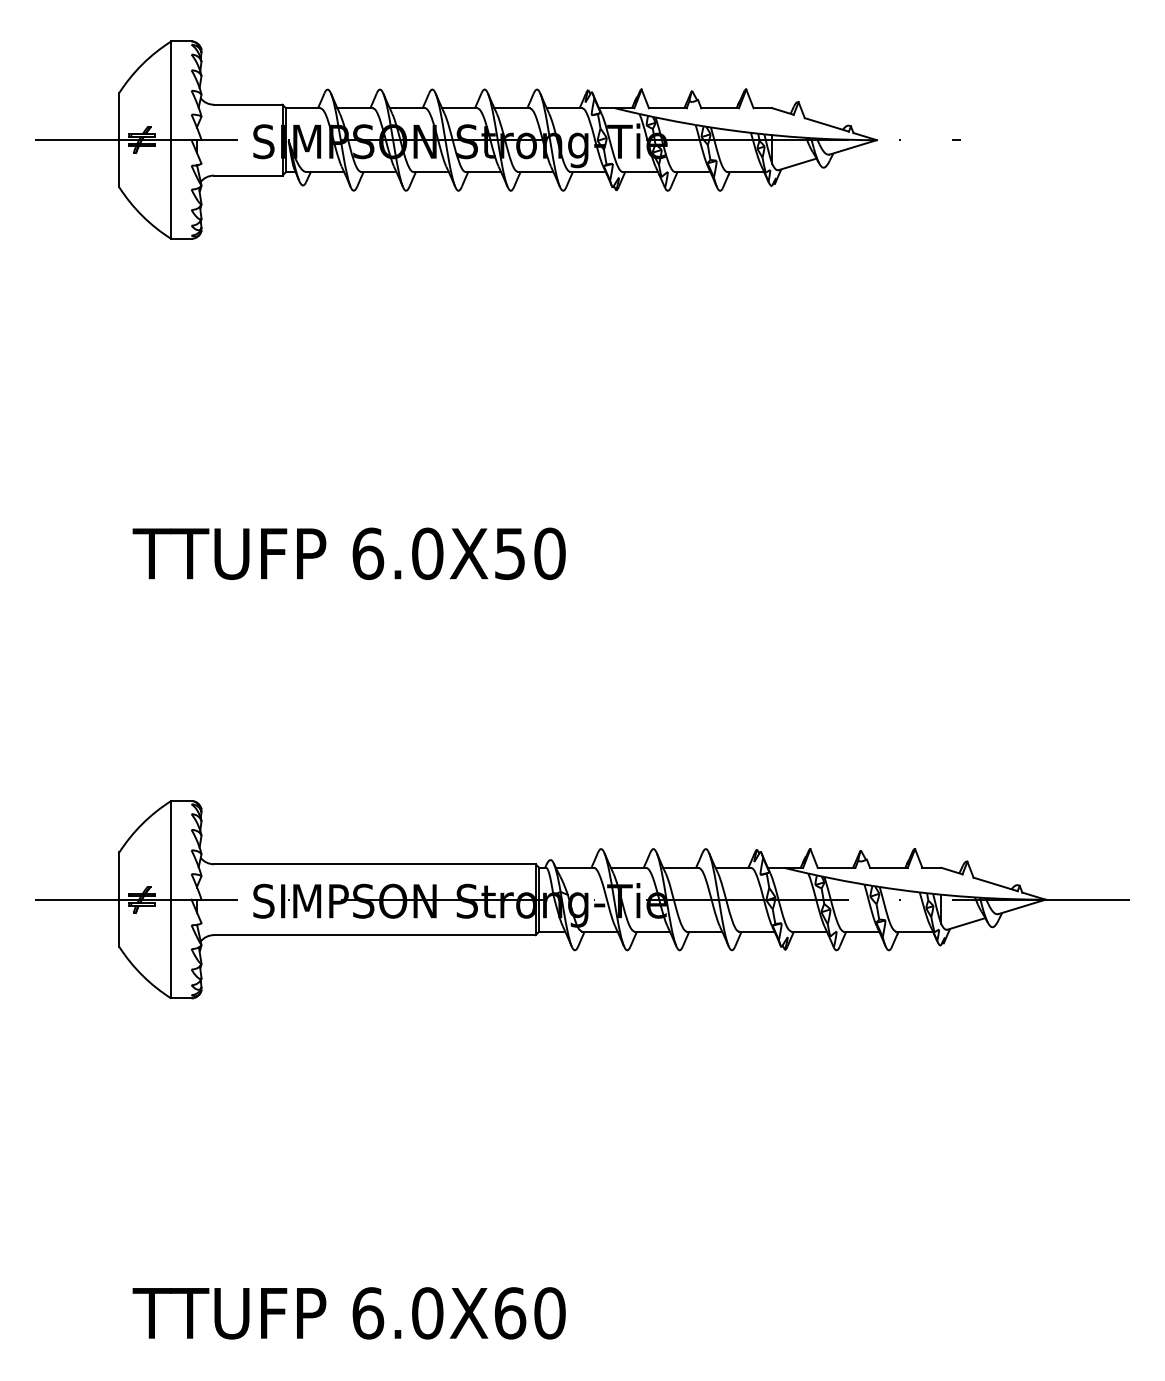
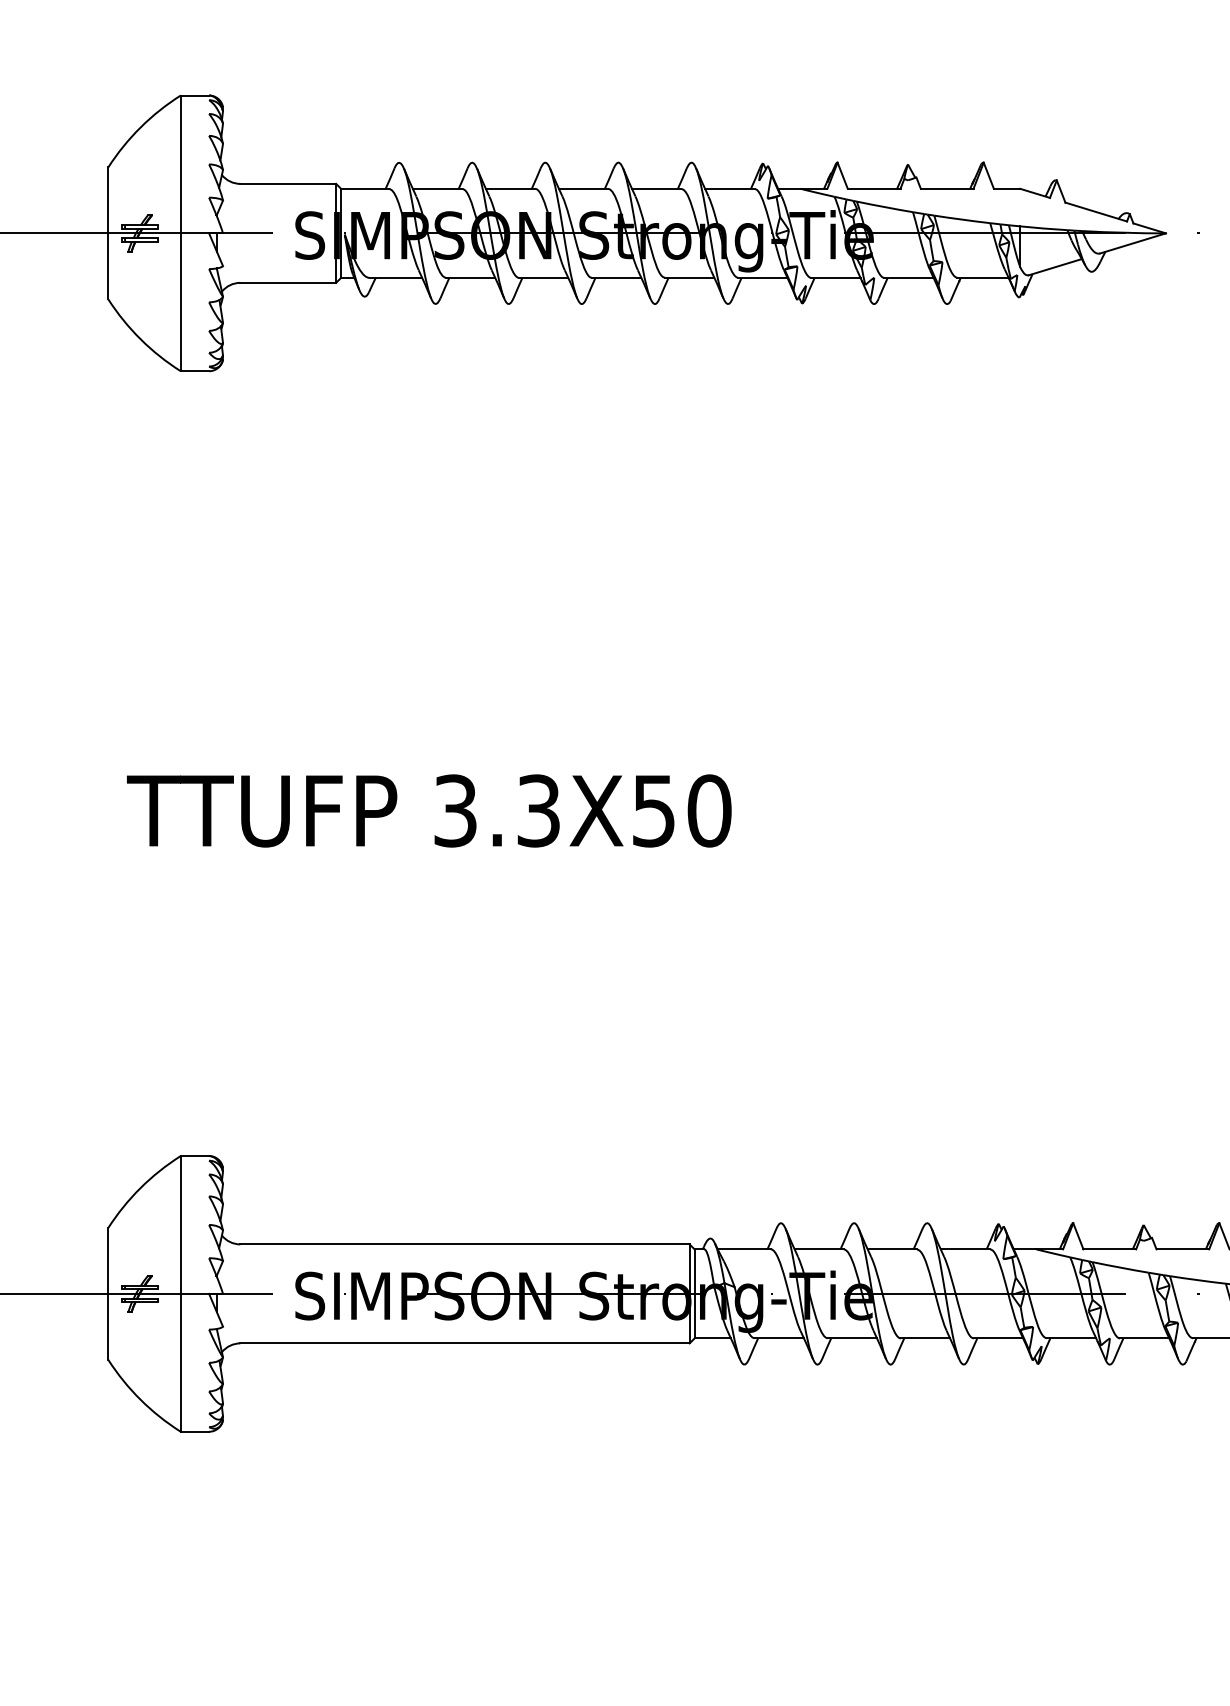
text: (397, 553) -> (496, 810), 6.0X50 -> 3.3X50

